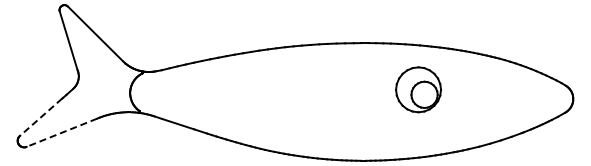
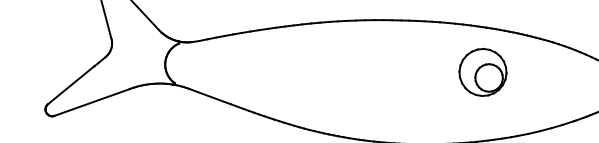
part: (418, 89) -> (482, 72), moved
line: (40, 117) -> (70, 85), dashed -> solid
line: (61, 132) -> (91, 102), dashed -> solid

